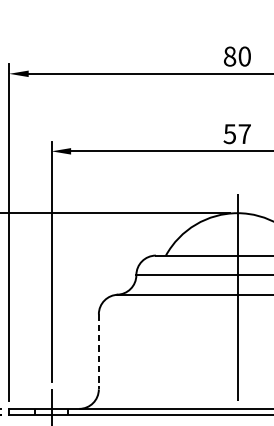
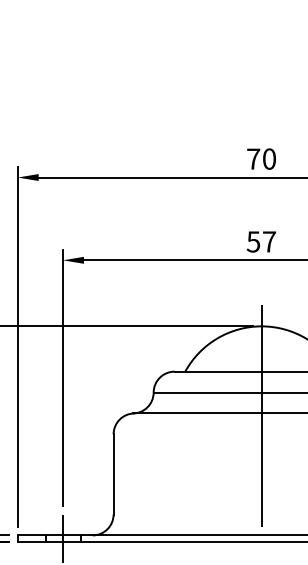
text: (229, 56) -> (253, 158), 80 -> 70
line: (98, 351) -> (113, 474), dashed -> solid

